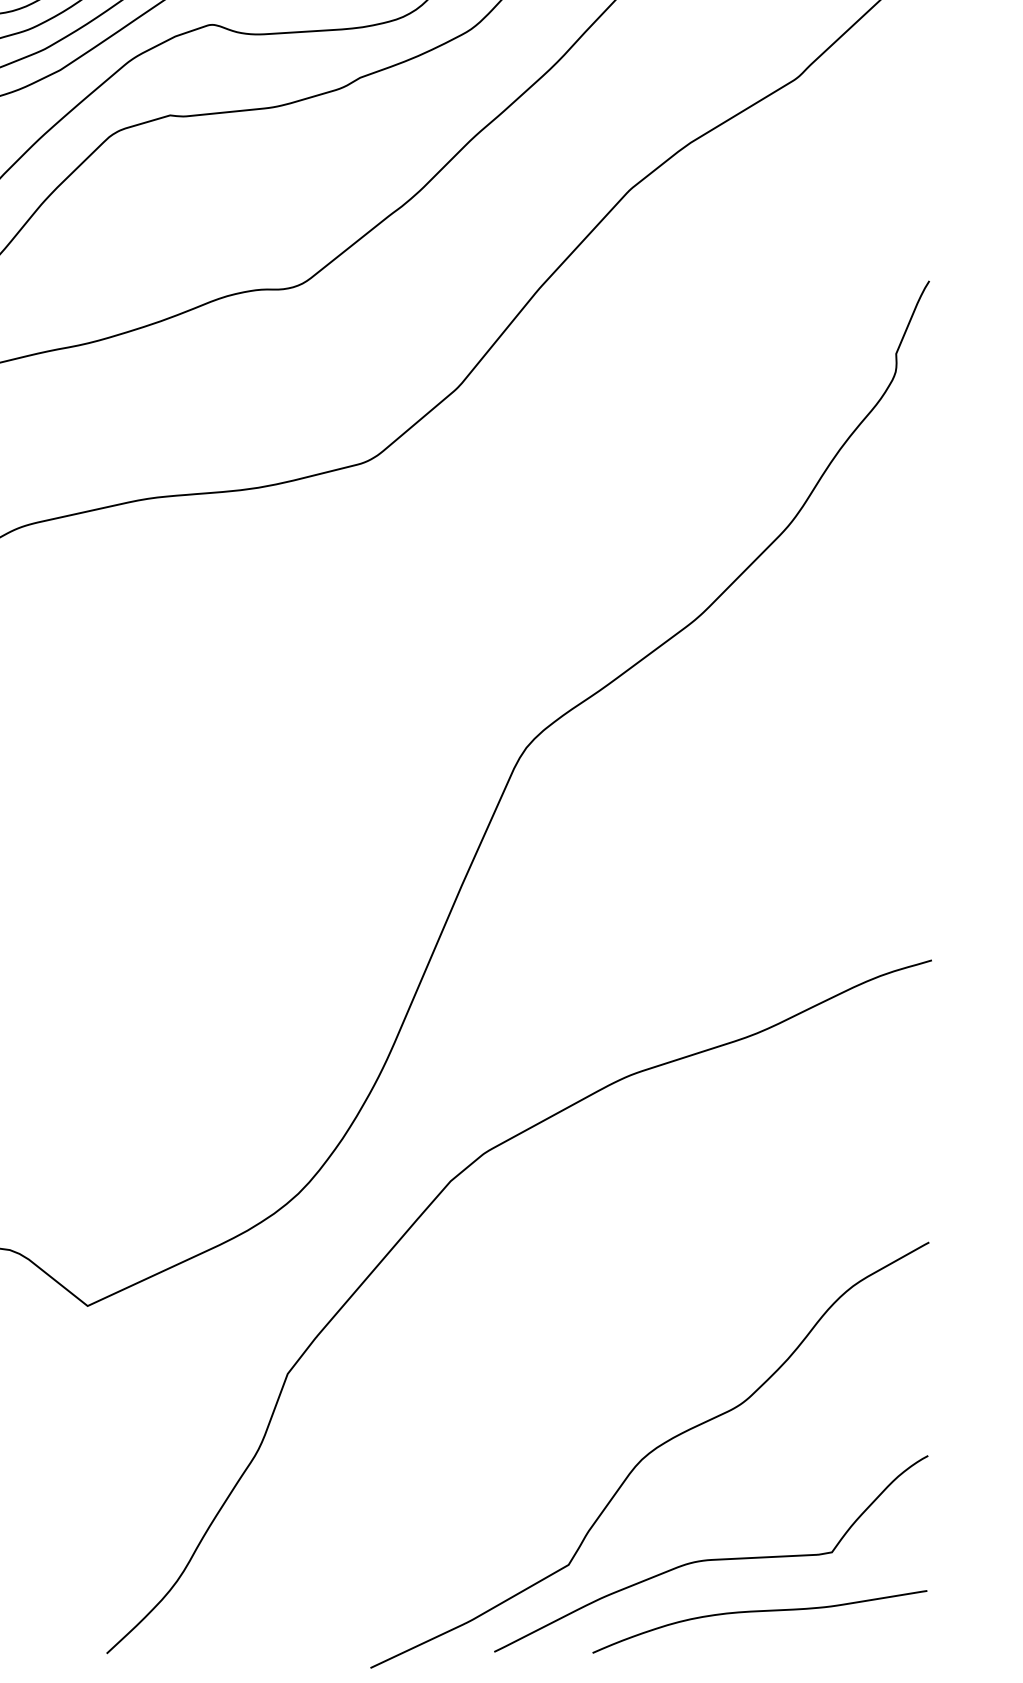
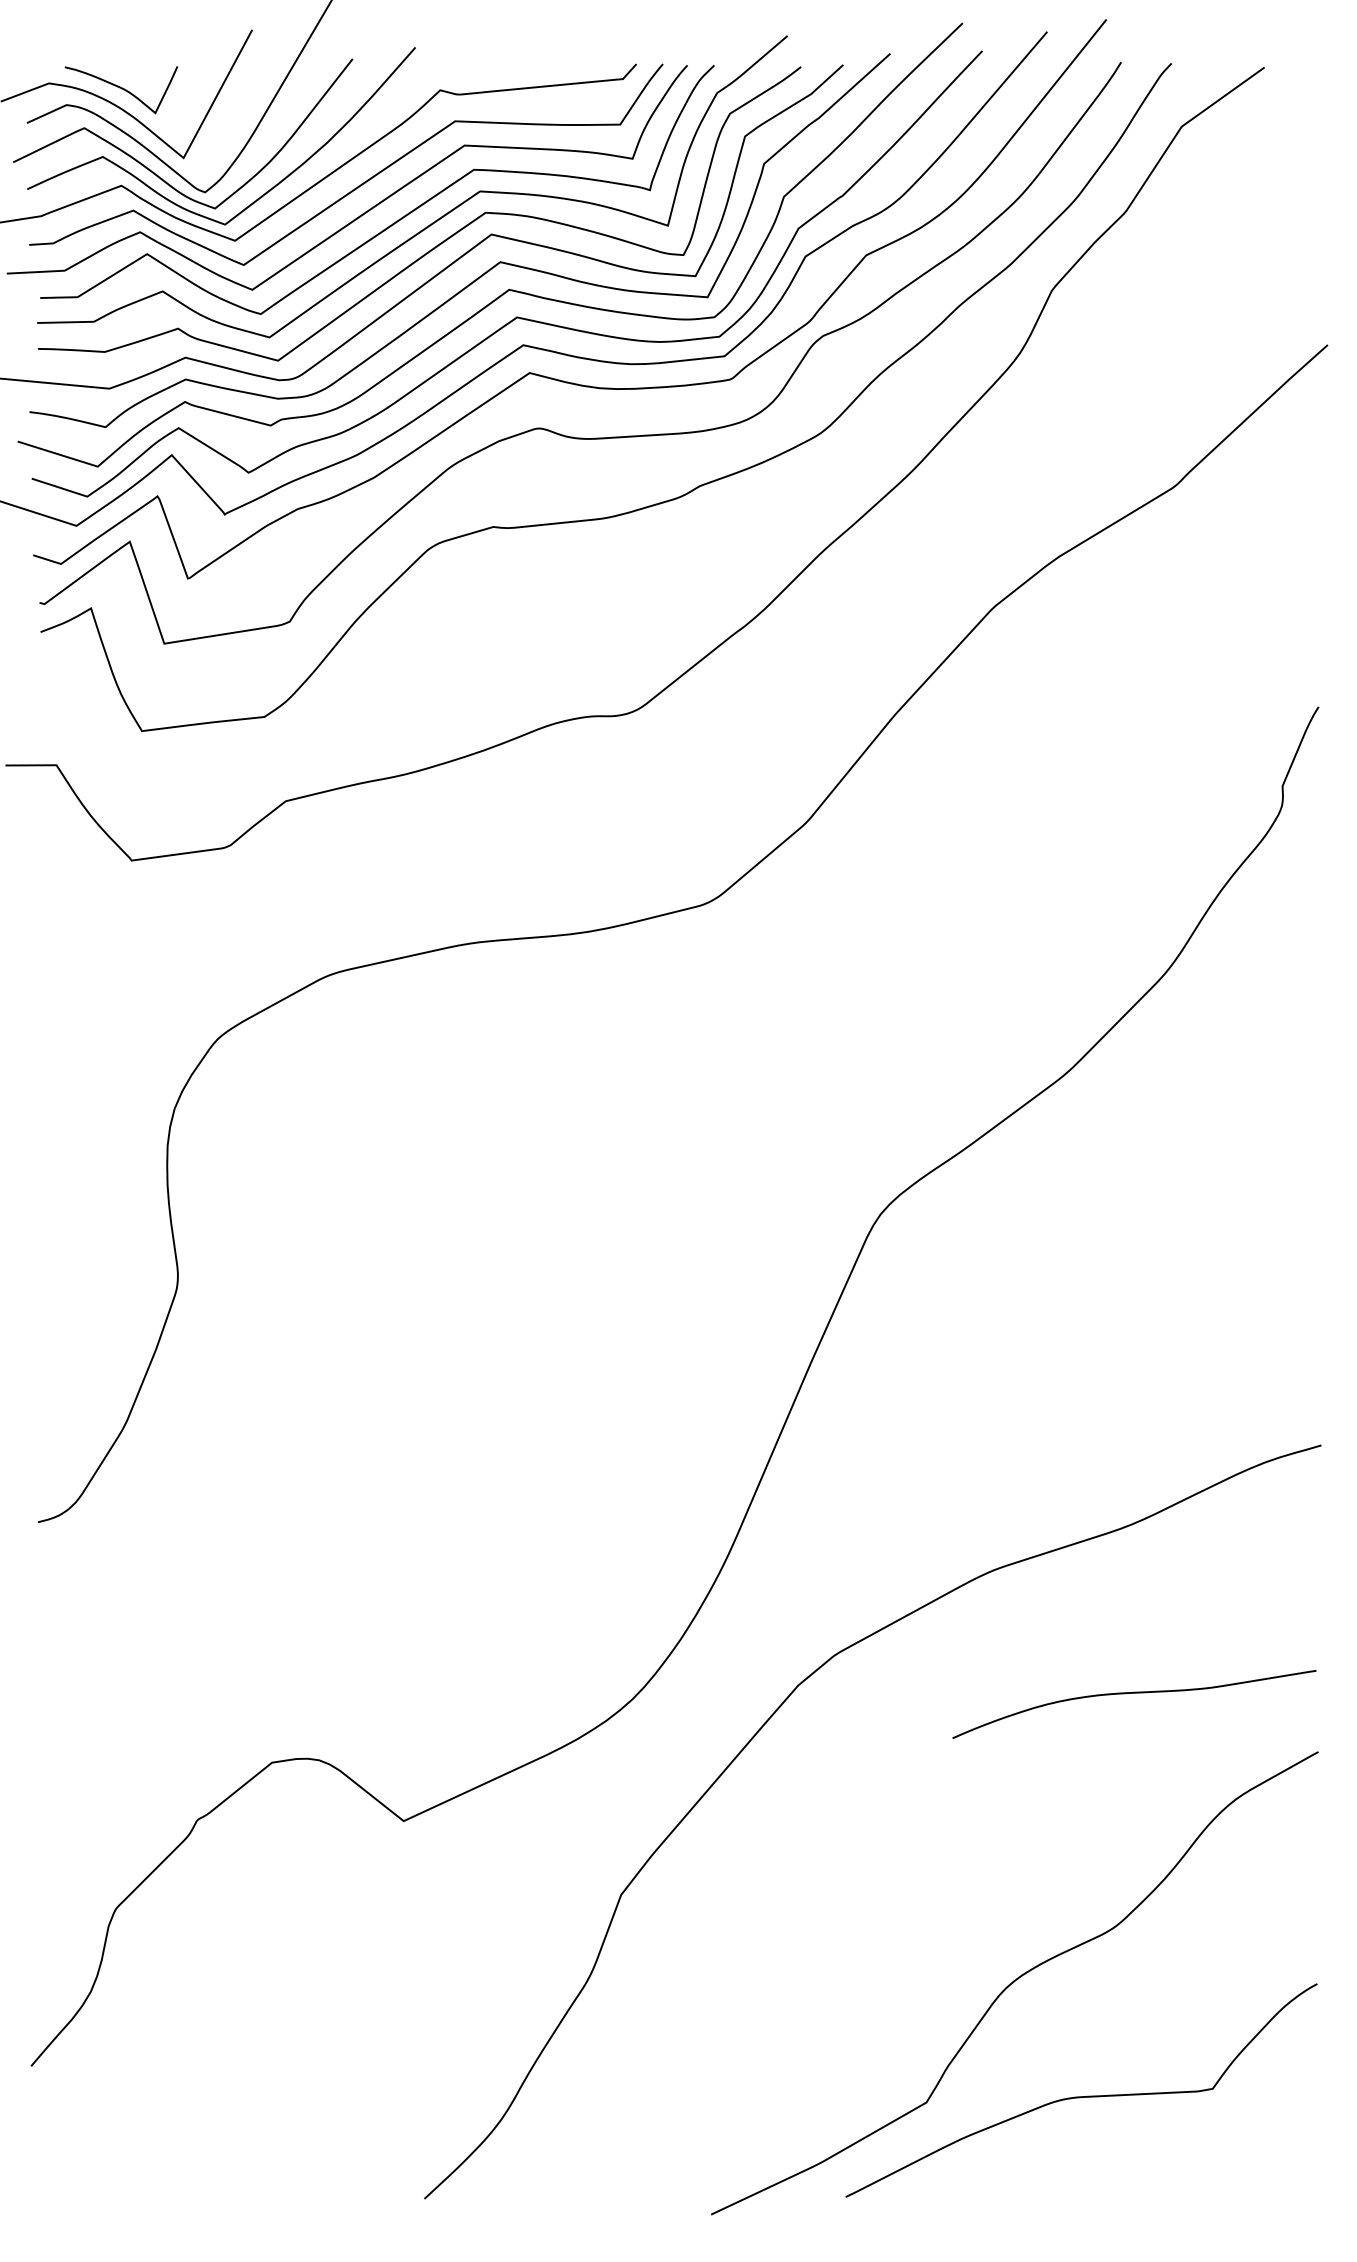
curve: (759, 1611) -> (1134, 1693), moved

